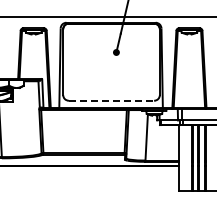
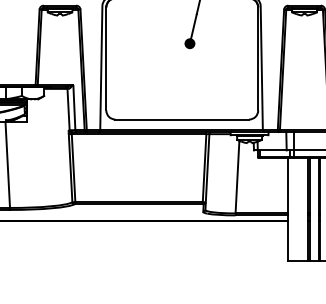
line: (111, 100) -> (182, 119), dashed -> solid

